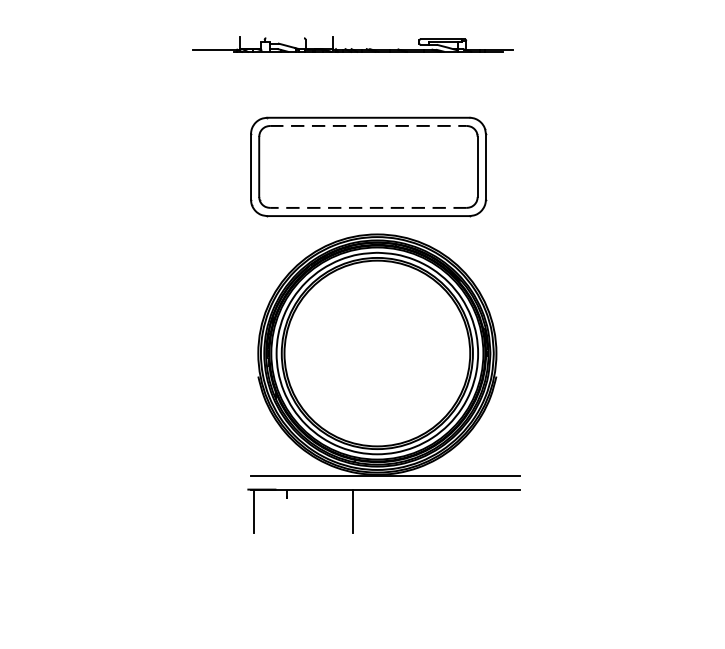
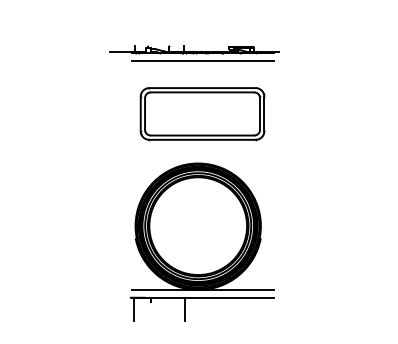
line: (368, 65) -> (202, 60), added
line: (368, 126) -> (202, 92), dashed -> solid
line: (368, 207) -> (202, 135), dashed -> solid
part: (383, 382) -> (201, 241), moved

